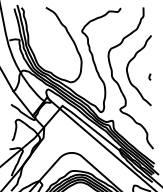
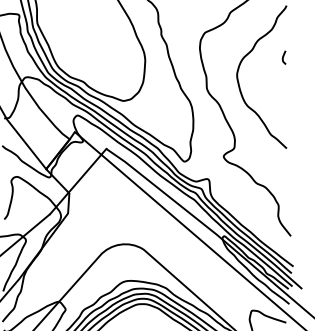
curve: (149, 76) -> (283, 56), moved

